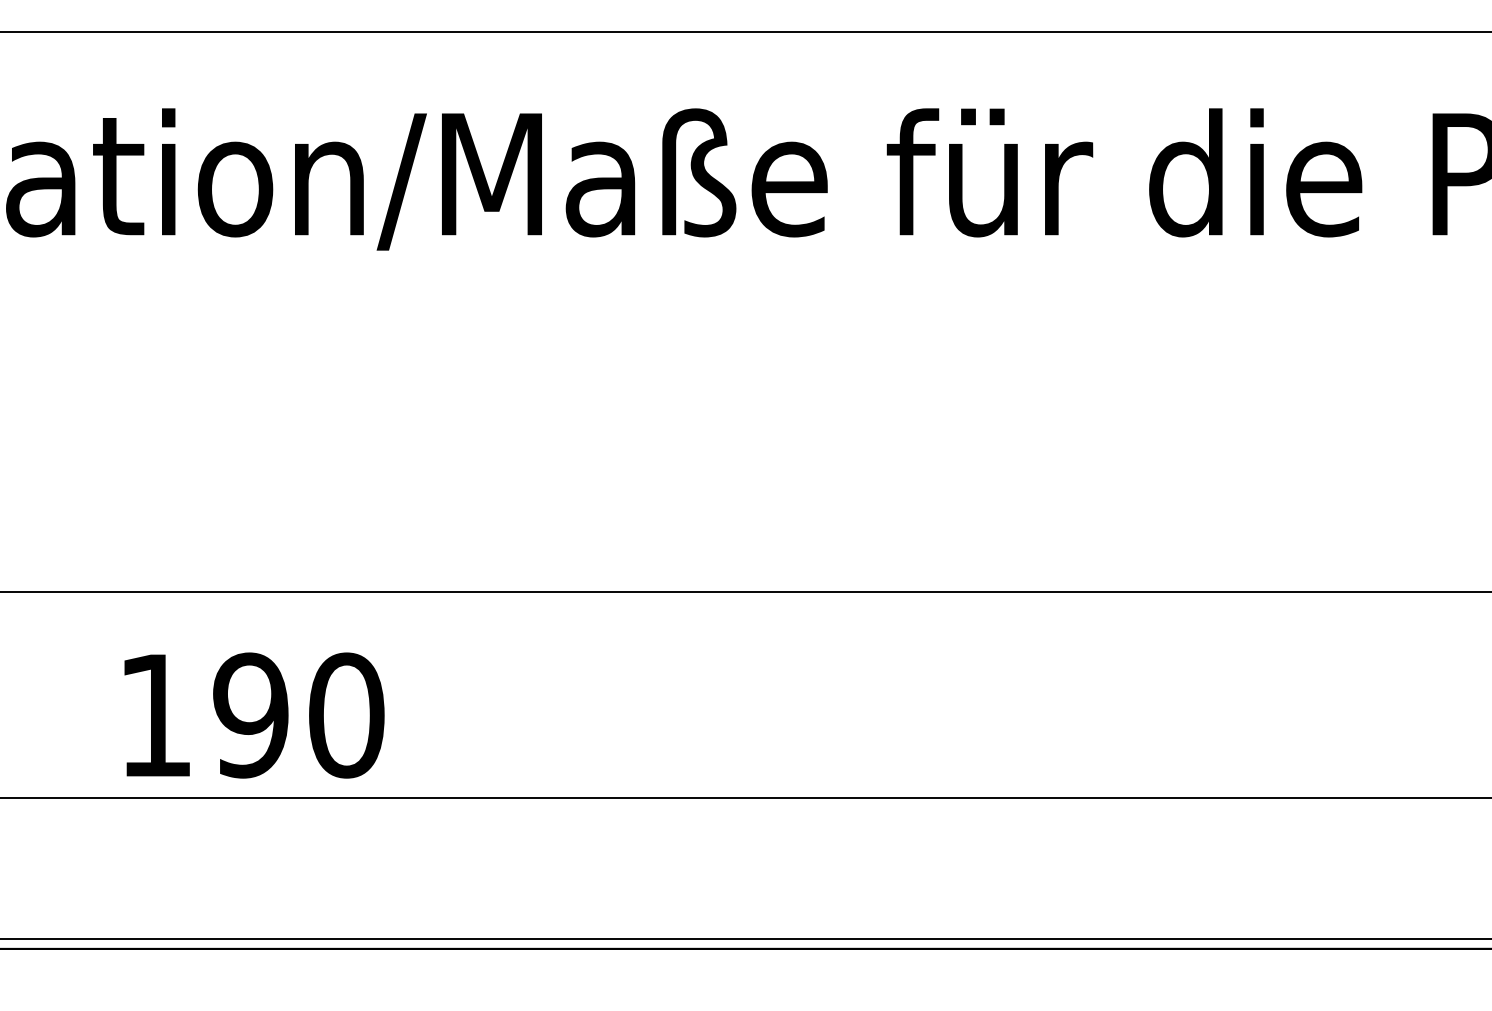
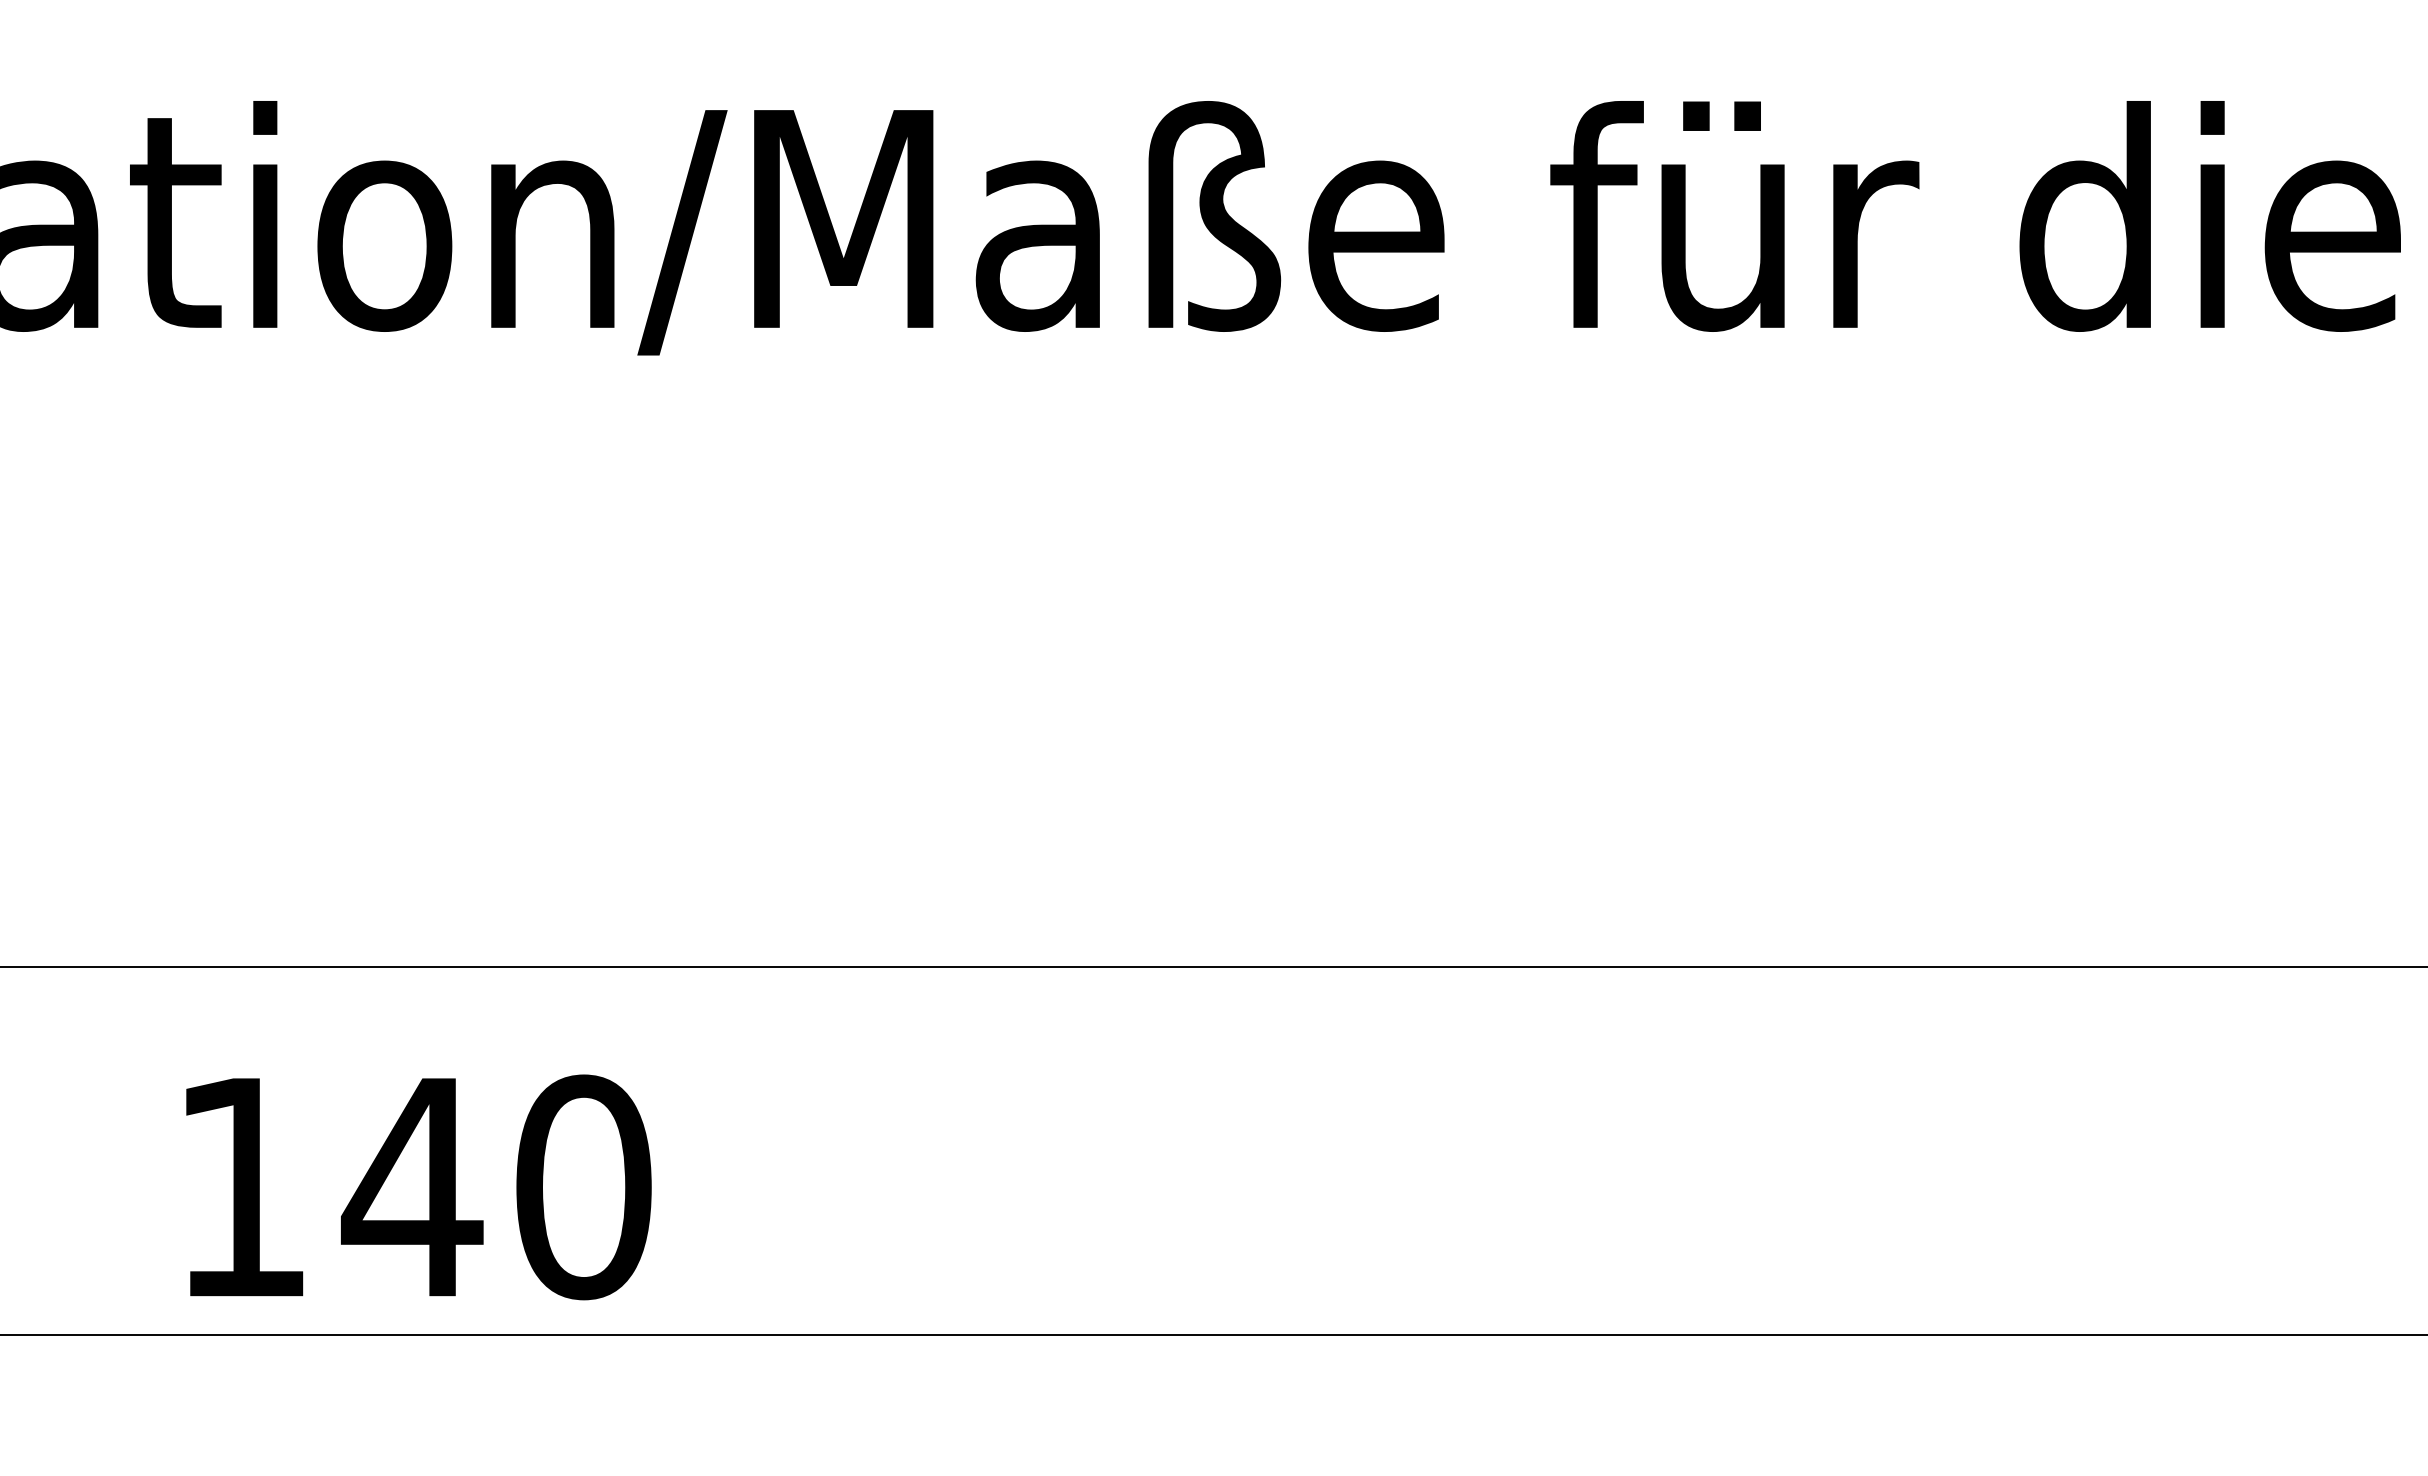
text: (250, 715) -> (411, 1187), 190 -> 140

